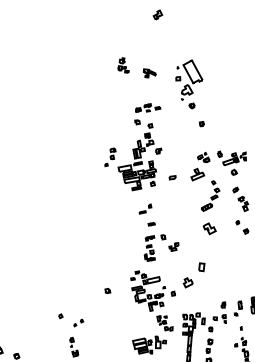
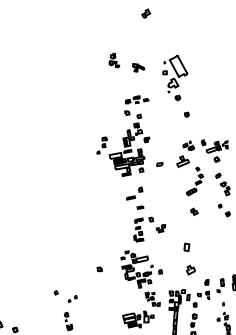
part: (145, 208) -> (134, 192), size x1.43
part: (209, 228) -> (193, 211), size x0.62
part: (187, 282) -> (190, 269), moved

